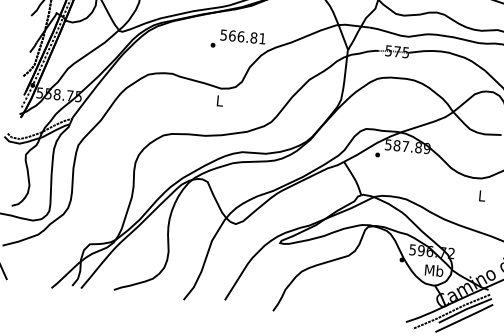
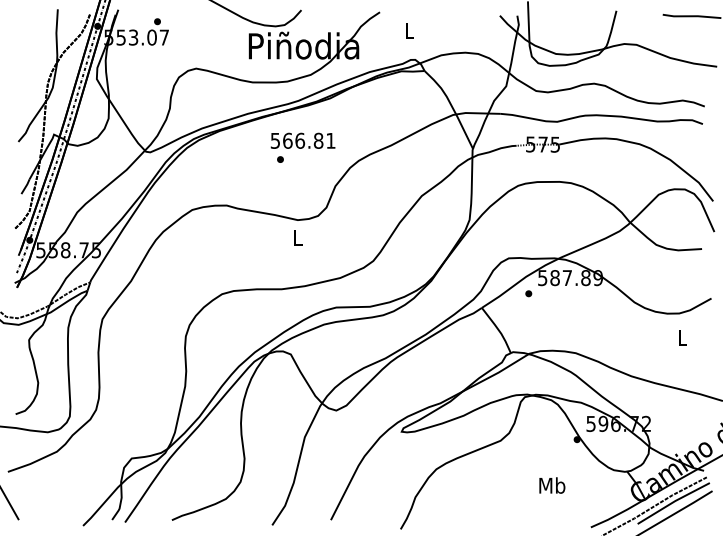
text: (242, 36) -> (302, 140), moved
text: (434, 270) -> (552, 485), moved

